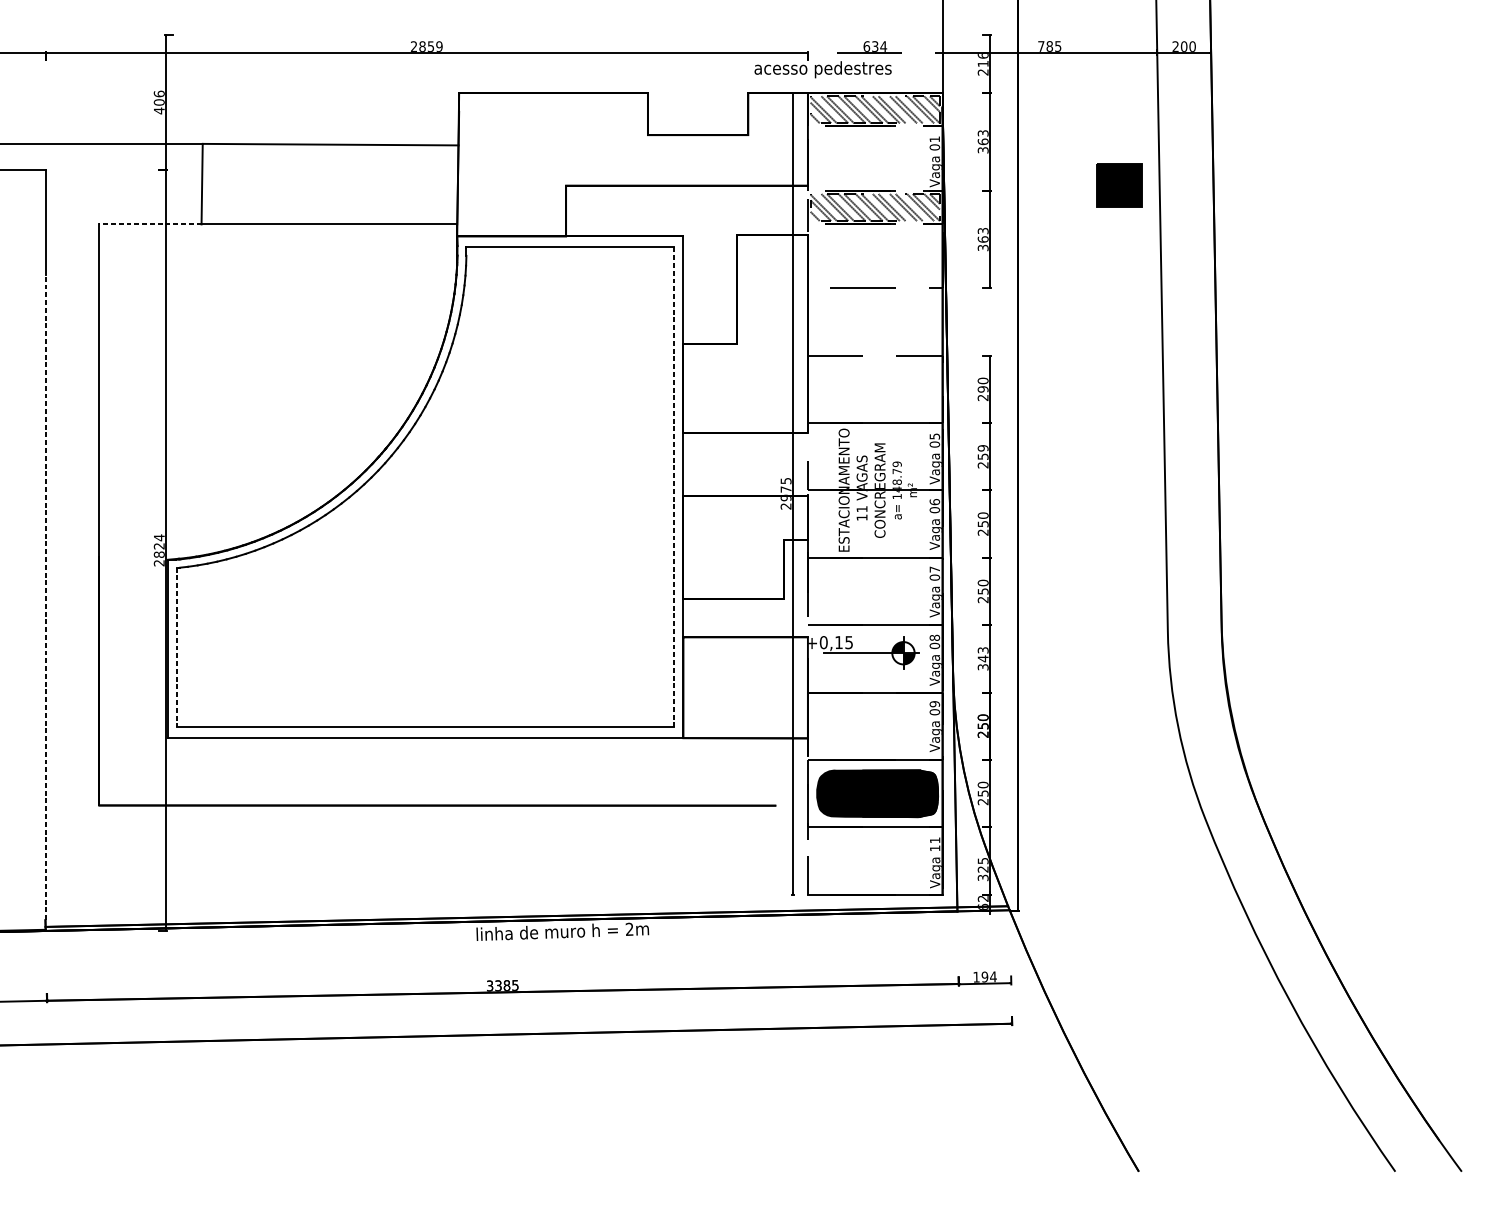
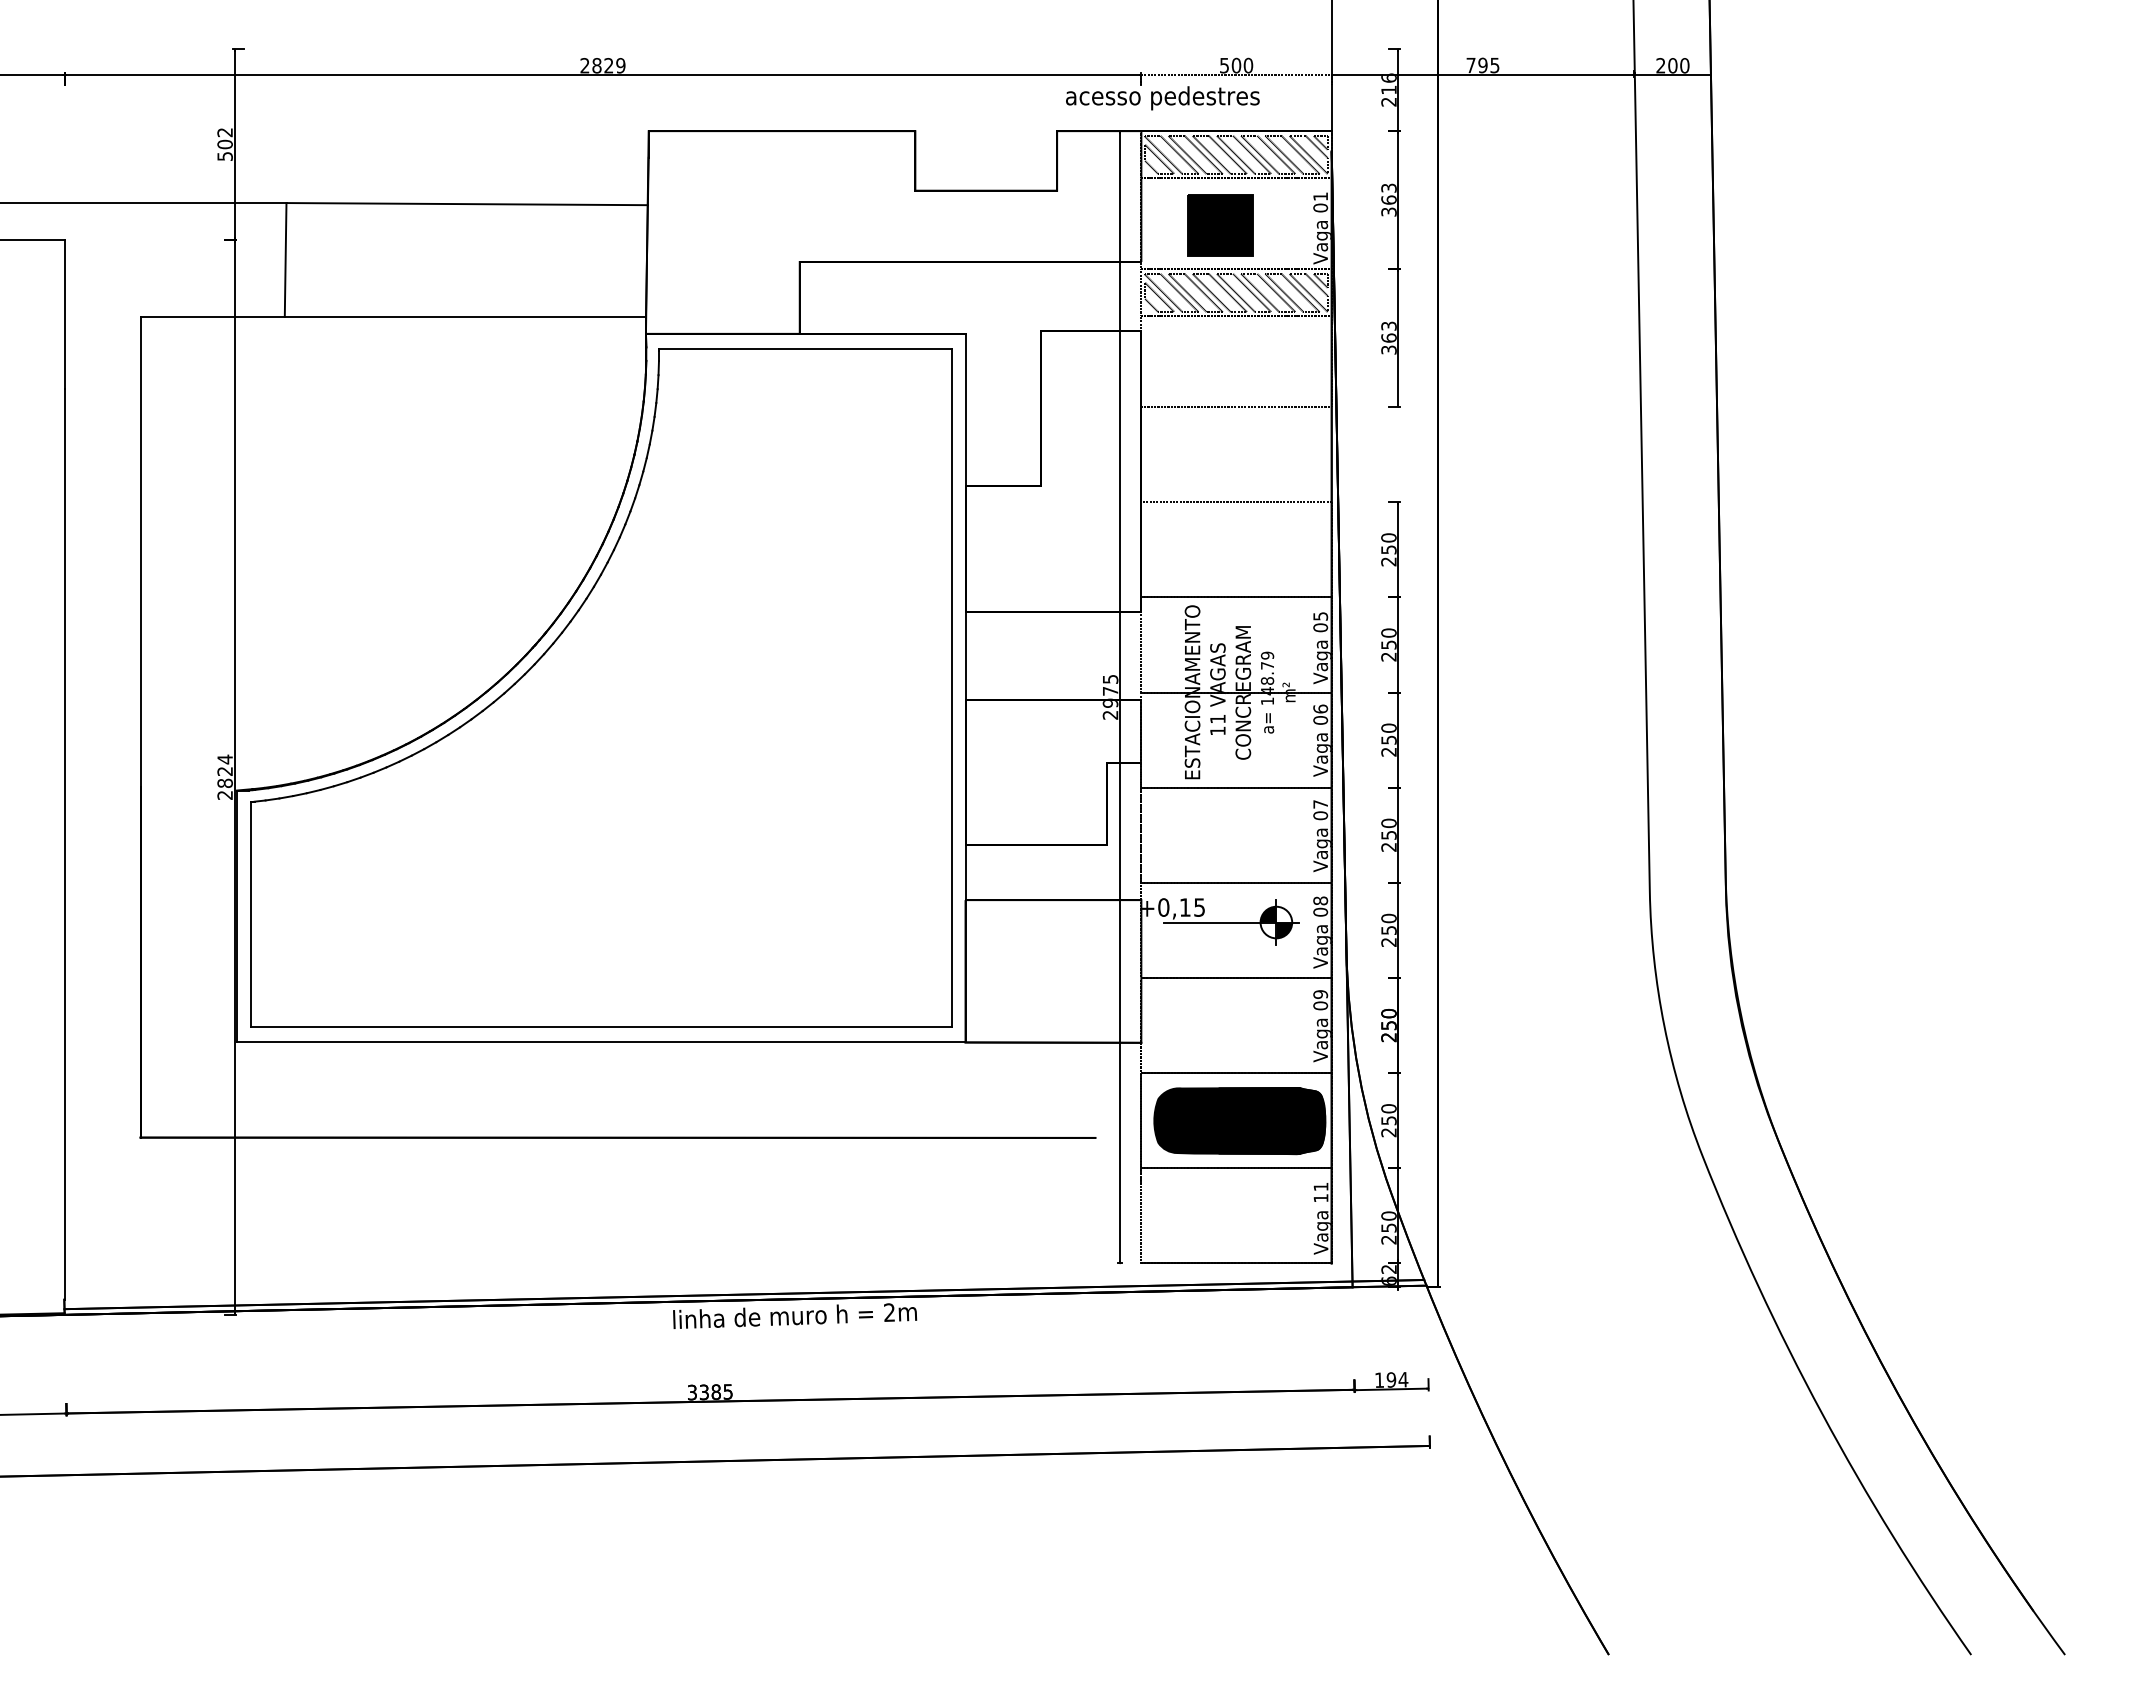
text: (430, 46) -> (608, 65), 2859 -> 2829
text: (875, 46) -> (1236, 65), 634 -> 500
text: (1049, 46) -> (1482, 65), 785 -> 795
text: (158, 102) -> (224, 144), 406 -> 502
part: (1119, 185) -> (1220, 225), moved
line: (150, 224) -> (212, 316), dashed -> solid
text: (982, 389) -> (1388, 549), 290 -> 250
text: (982, 447) -> (1388, 632), 259 -> 250
line: (673, 486) -> (951, 687), dashed -> solid
line: (45, 597) -> (64, 843), dashed -> solid
line: (177, 647) -> (250, 914), dashed -> solid
text: (982, 658) -> (1388, 929), 343 -> 250
text: (982, 869) -> (1388, 1227), 325 -> 250

